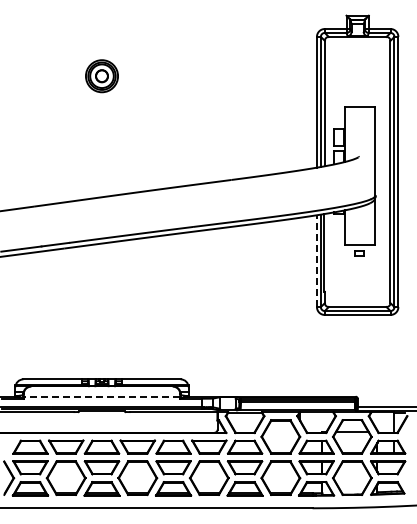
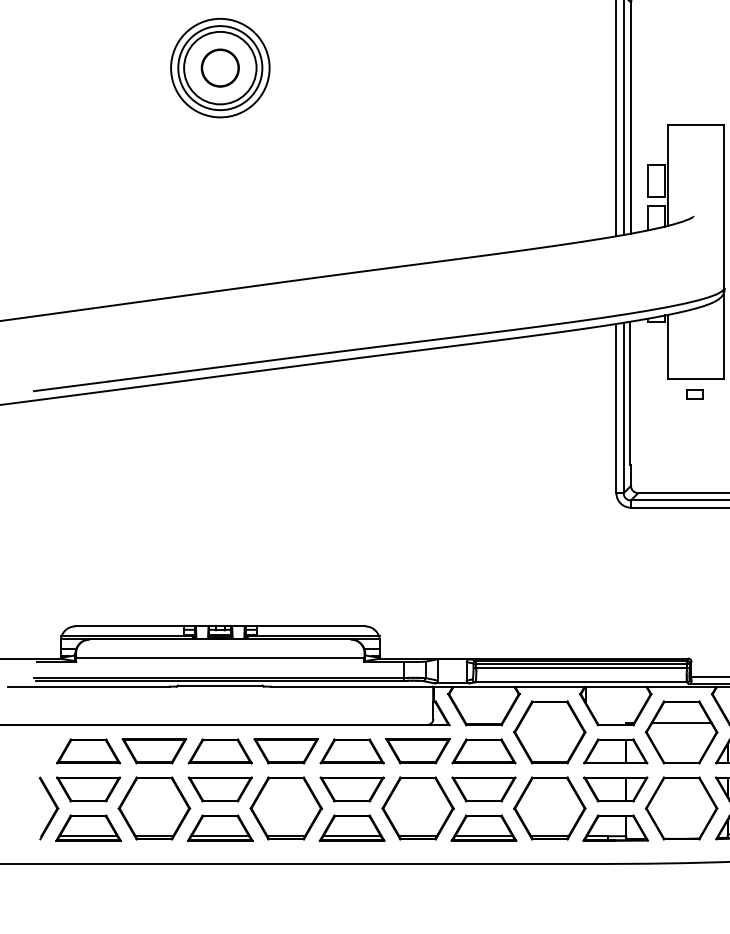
part: (101, 75) -> (219, 66), size x1.67
line: (316, 261) -> (615, 409), dashed -> solid
line: (101, 396) -> (219, 657), dashed -> solid

